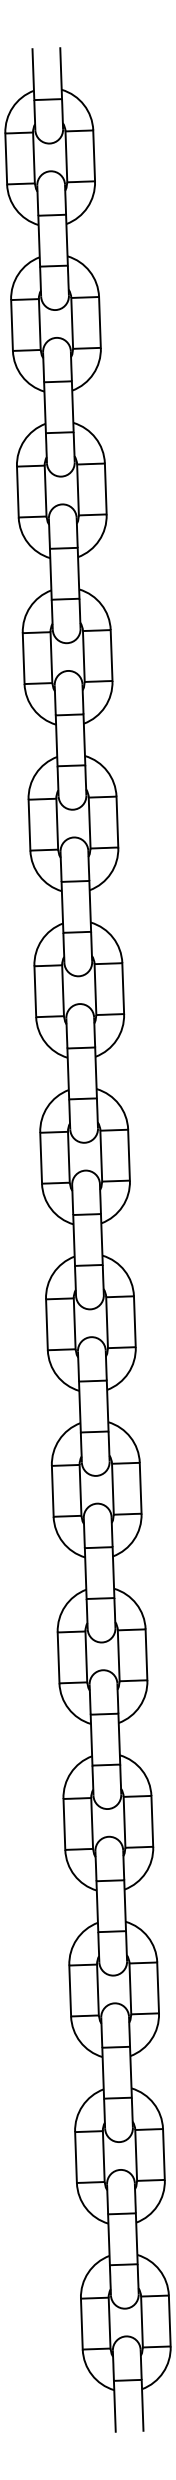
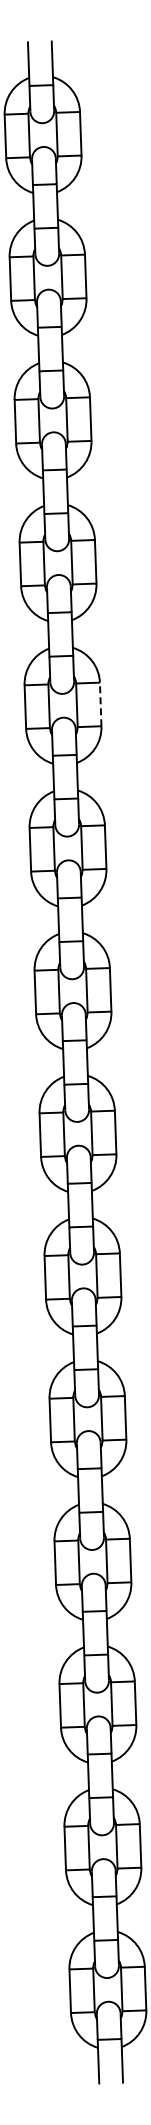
line: (117, 822) -> (100, 704), solid -> dashed

